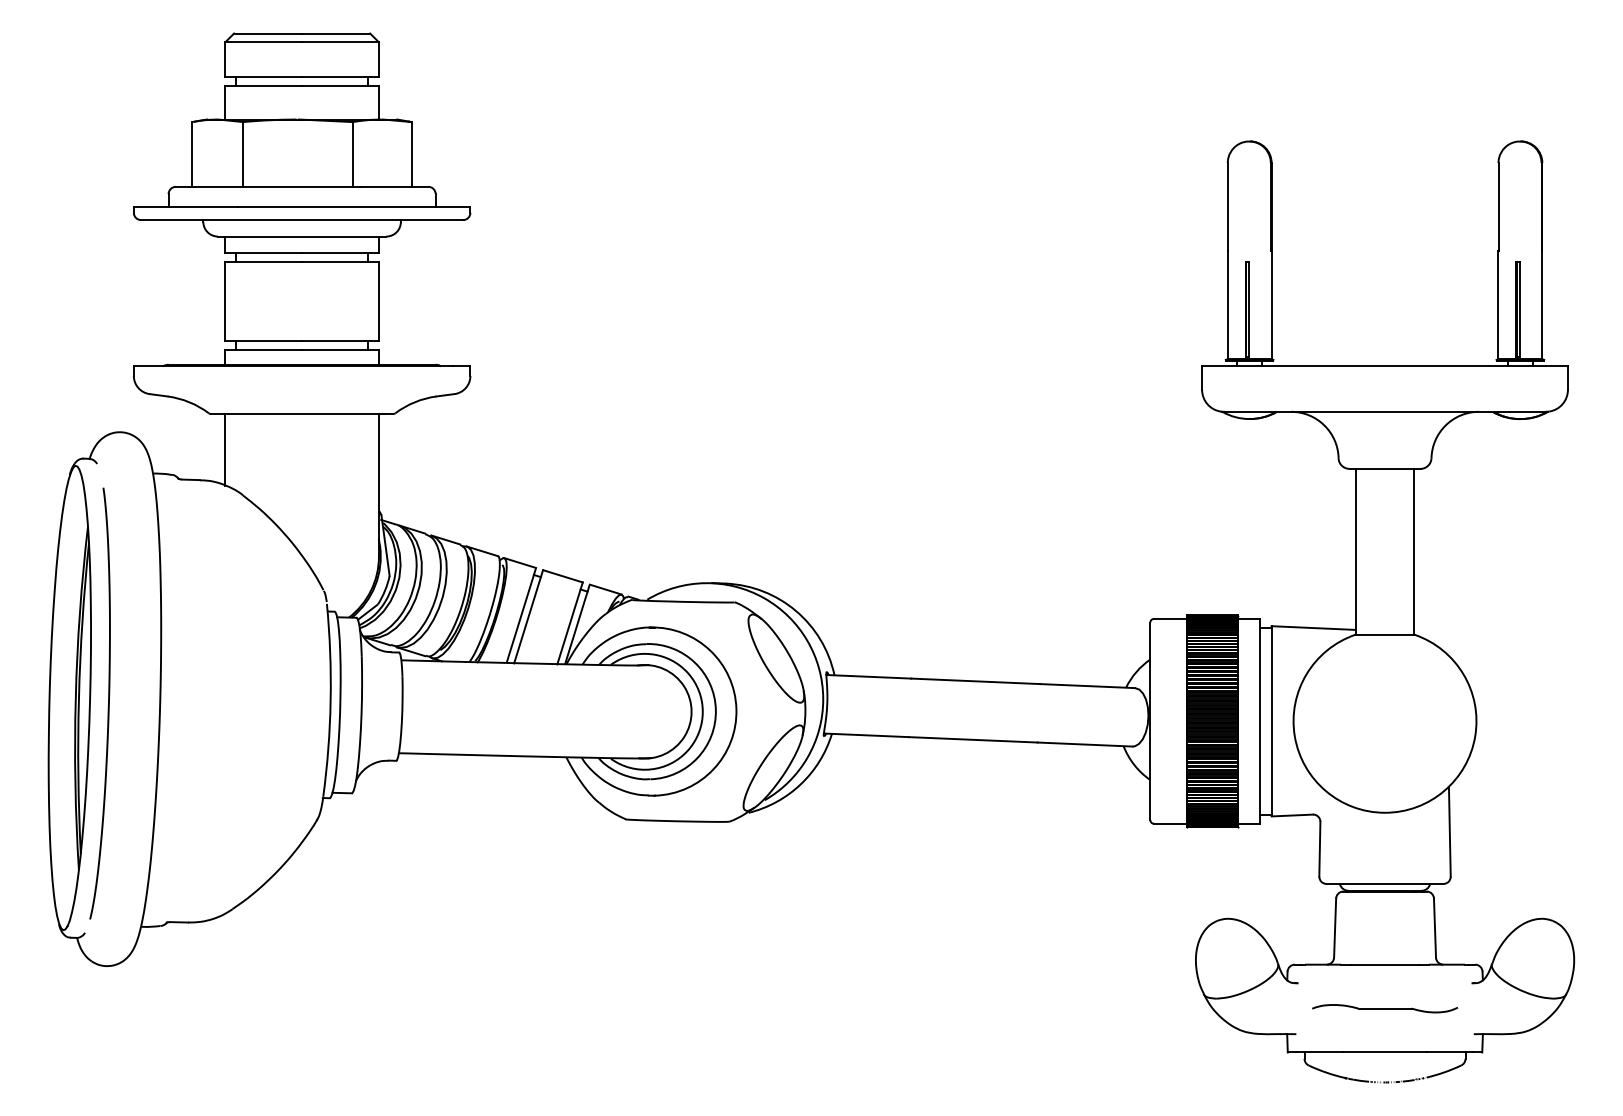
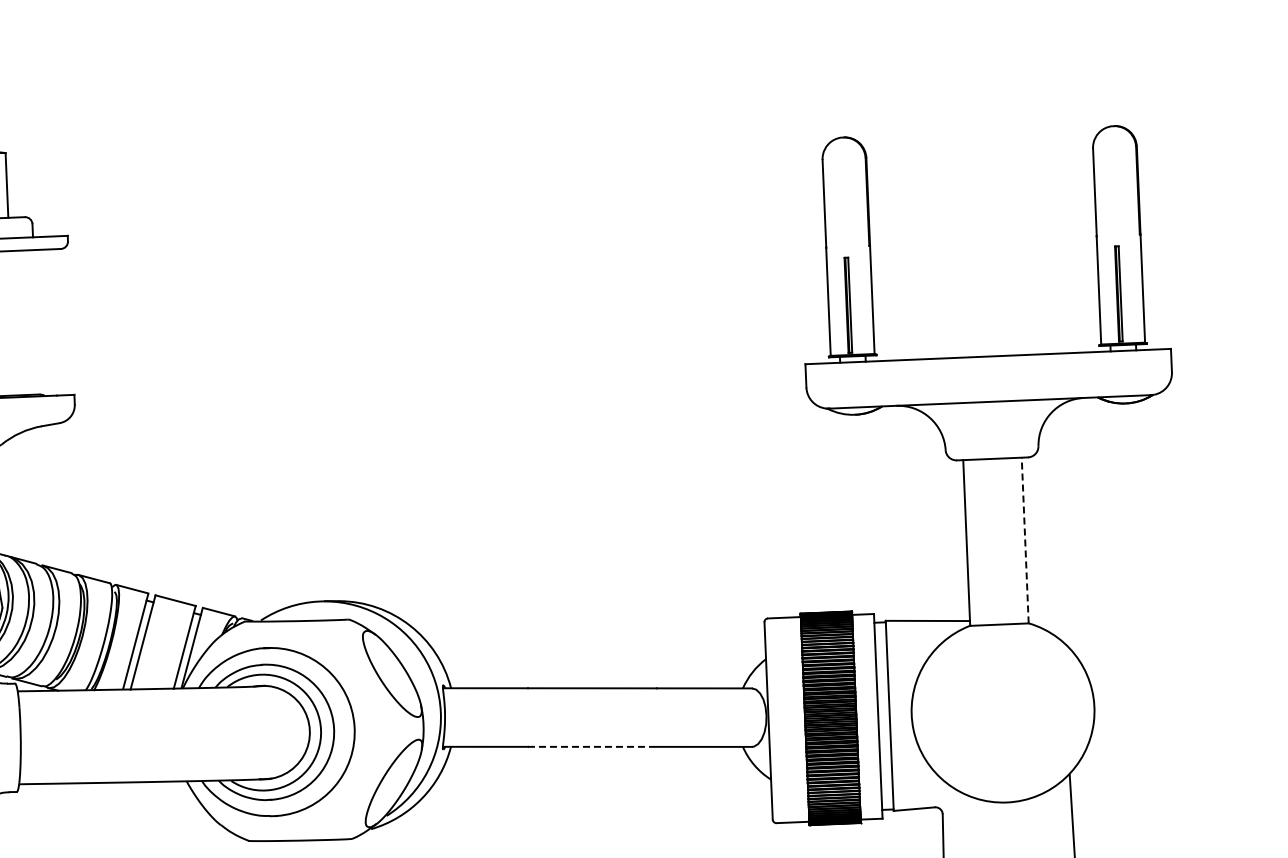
line: (1414, 551) -> (1025, 540), solid -> dashed
line: (973, 739) -> (592, 746), solid -> dashed

